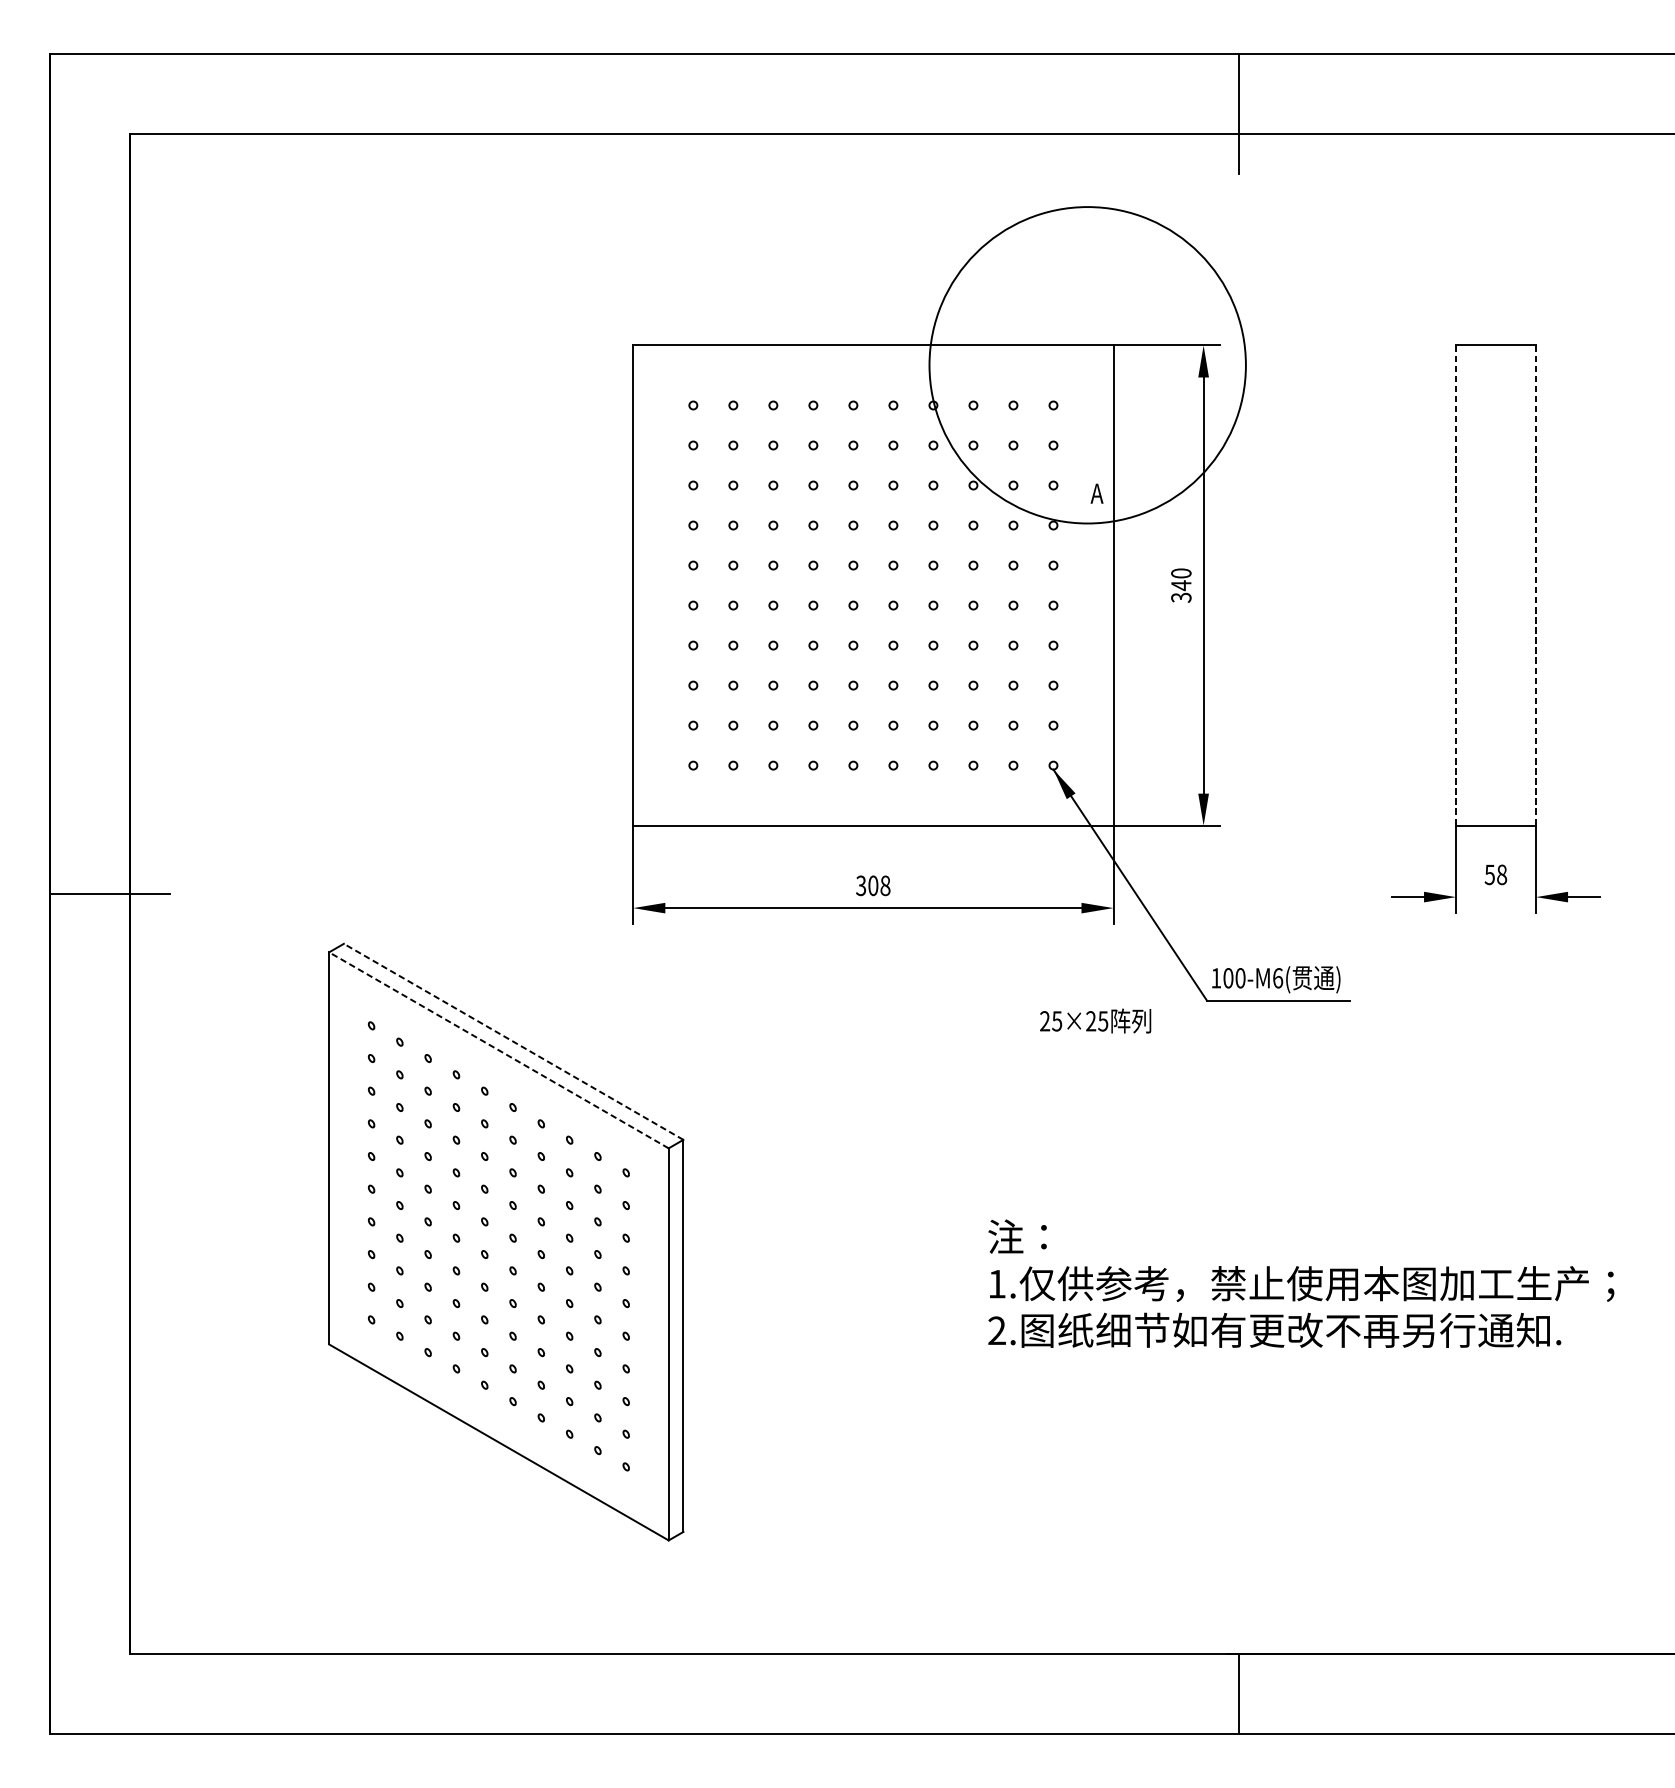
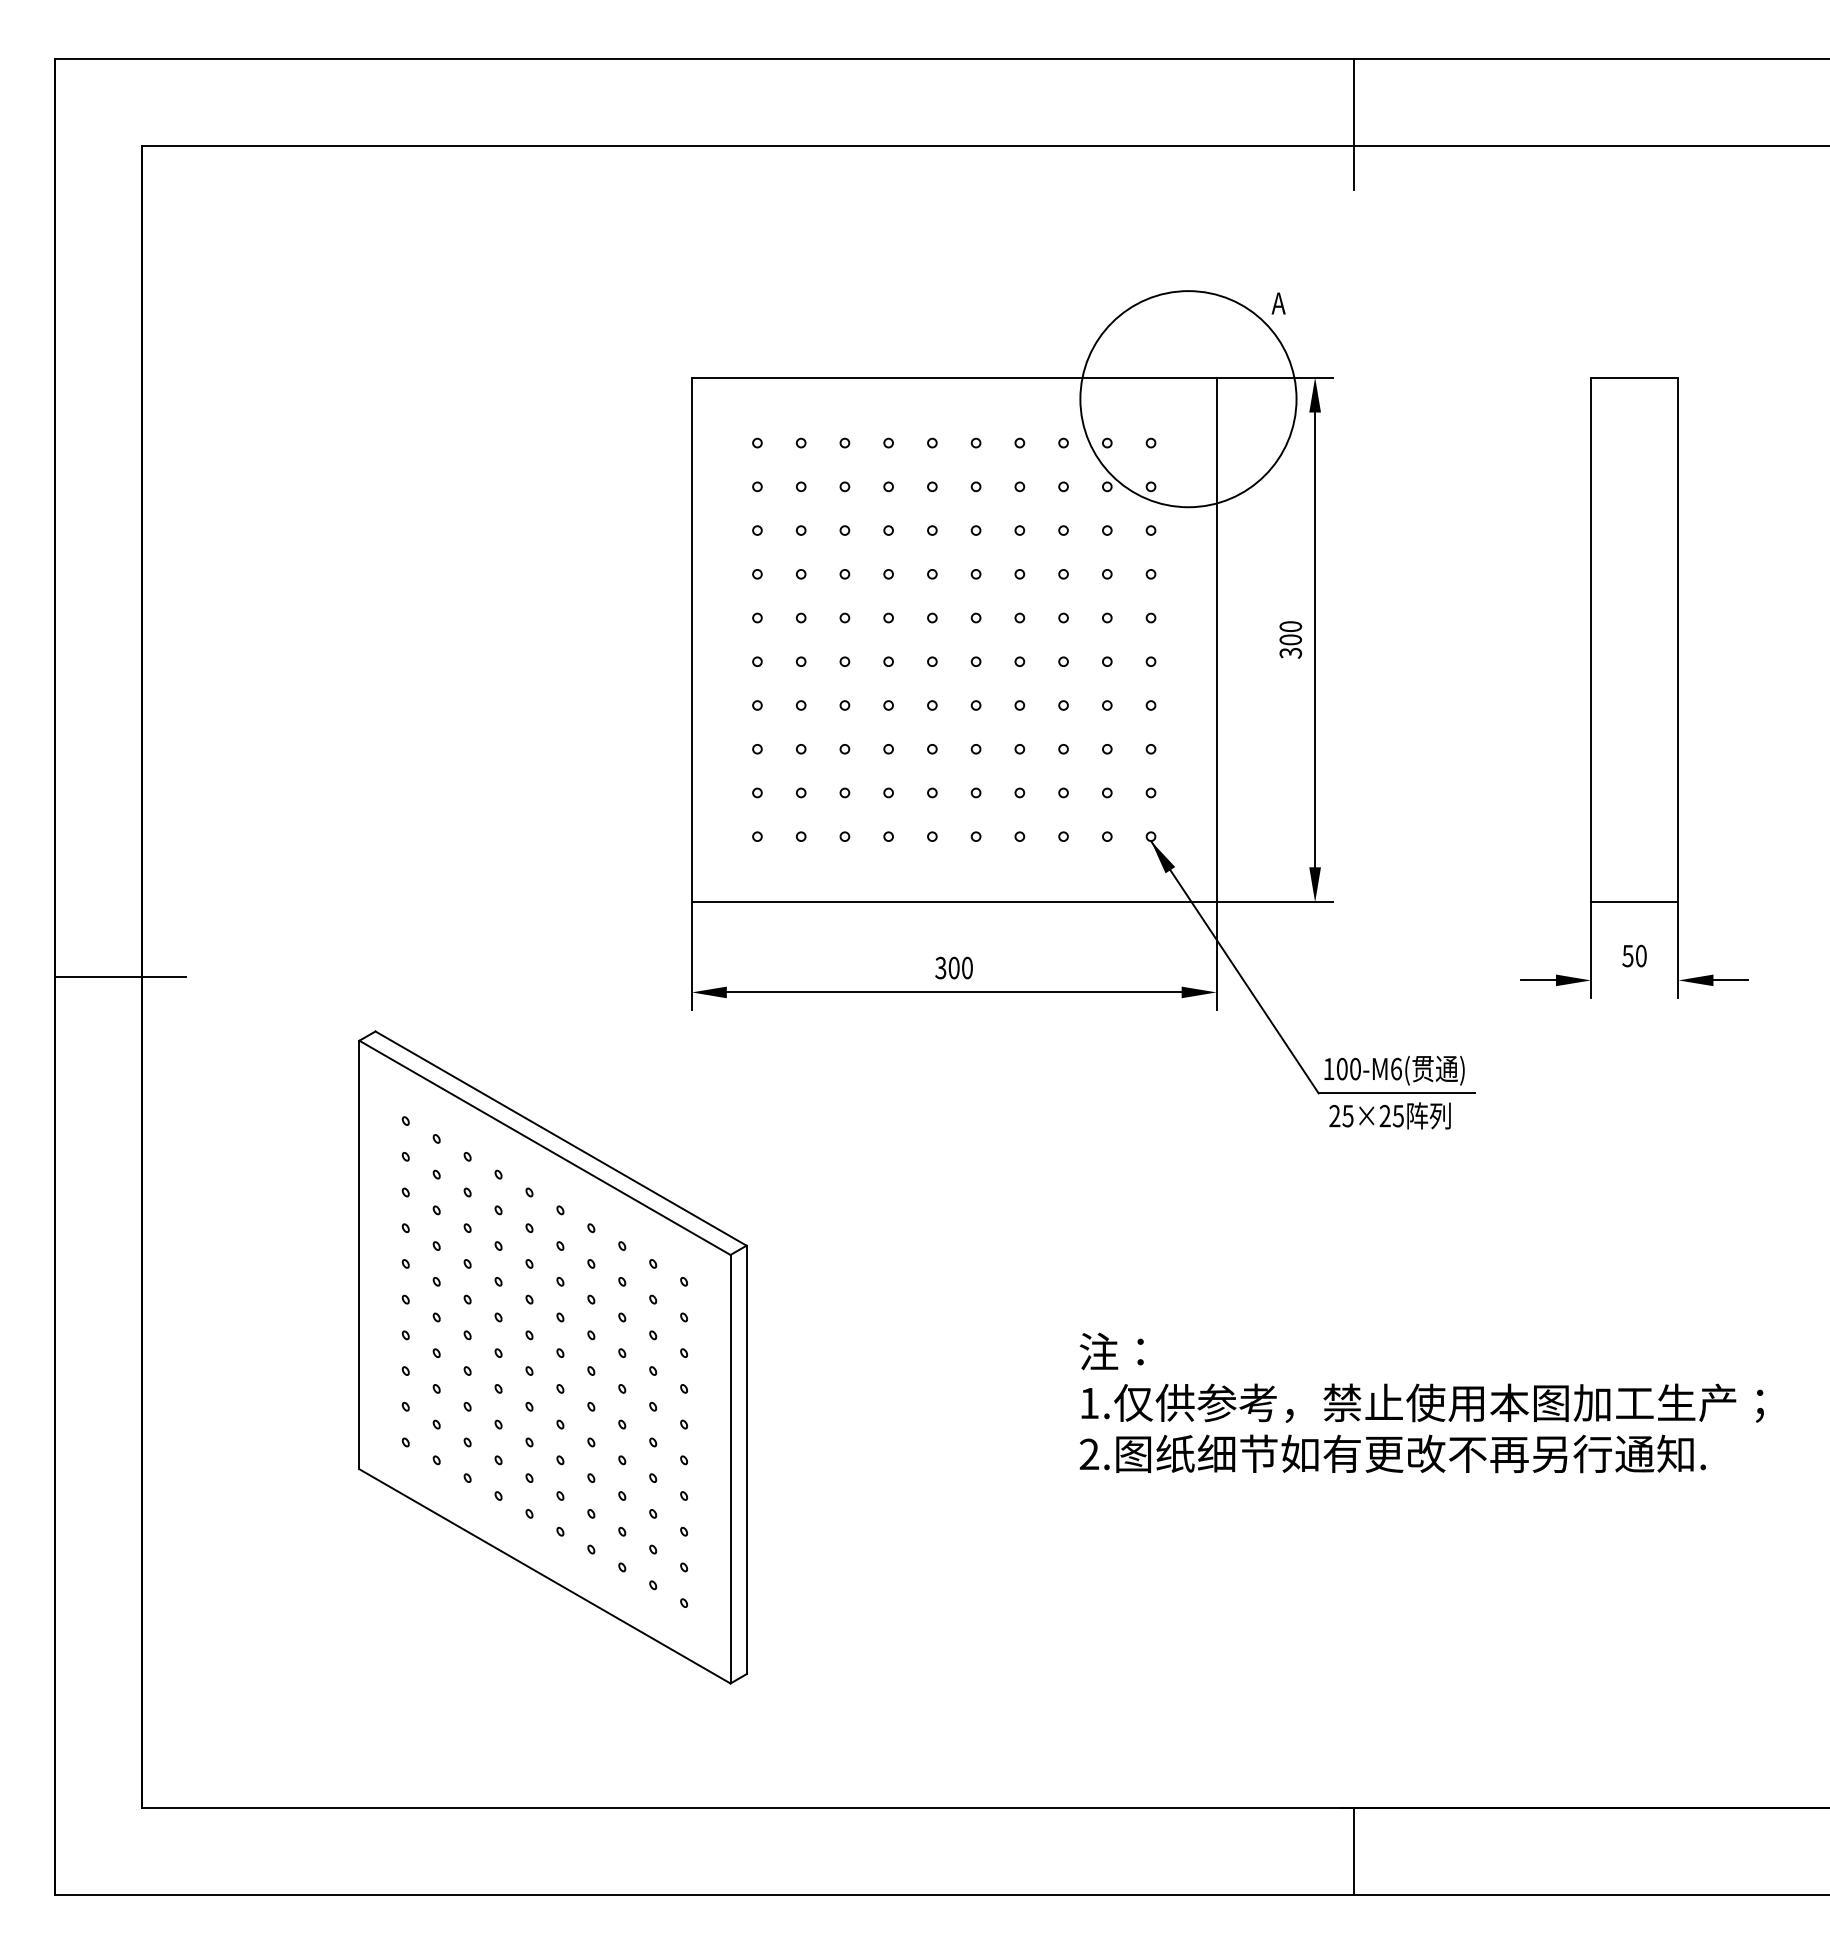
circle: (1087, 365) -> (1188, 399), size x0.62
text: (1096, 493) -> (1278, 303), moved
text: (1181, 585) -> (1290, 639), 340 -> 300
line: (1456, 586) -> (1591, 640), dashed -> solid
line: (1536, 586) -> (1678, 640), dashed -> solid
text: (1501, 874) -> (1640, 955), 58 -> 50
text: (885, 885) -> (967, 967), 308 -> 300
text: (1095, 1020) -> (1389, 1115), moved
line: (513, 1041) -> (560, 1138), dashed -> solid
line: (498, 1050) -> (544, 1147), dashed -> solid

